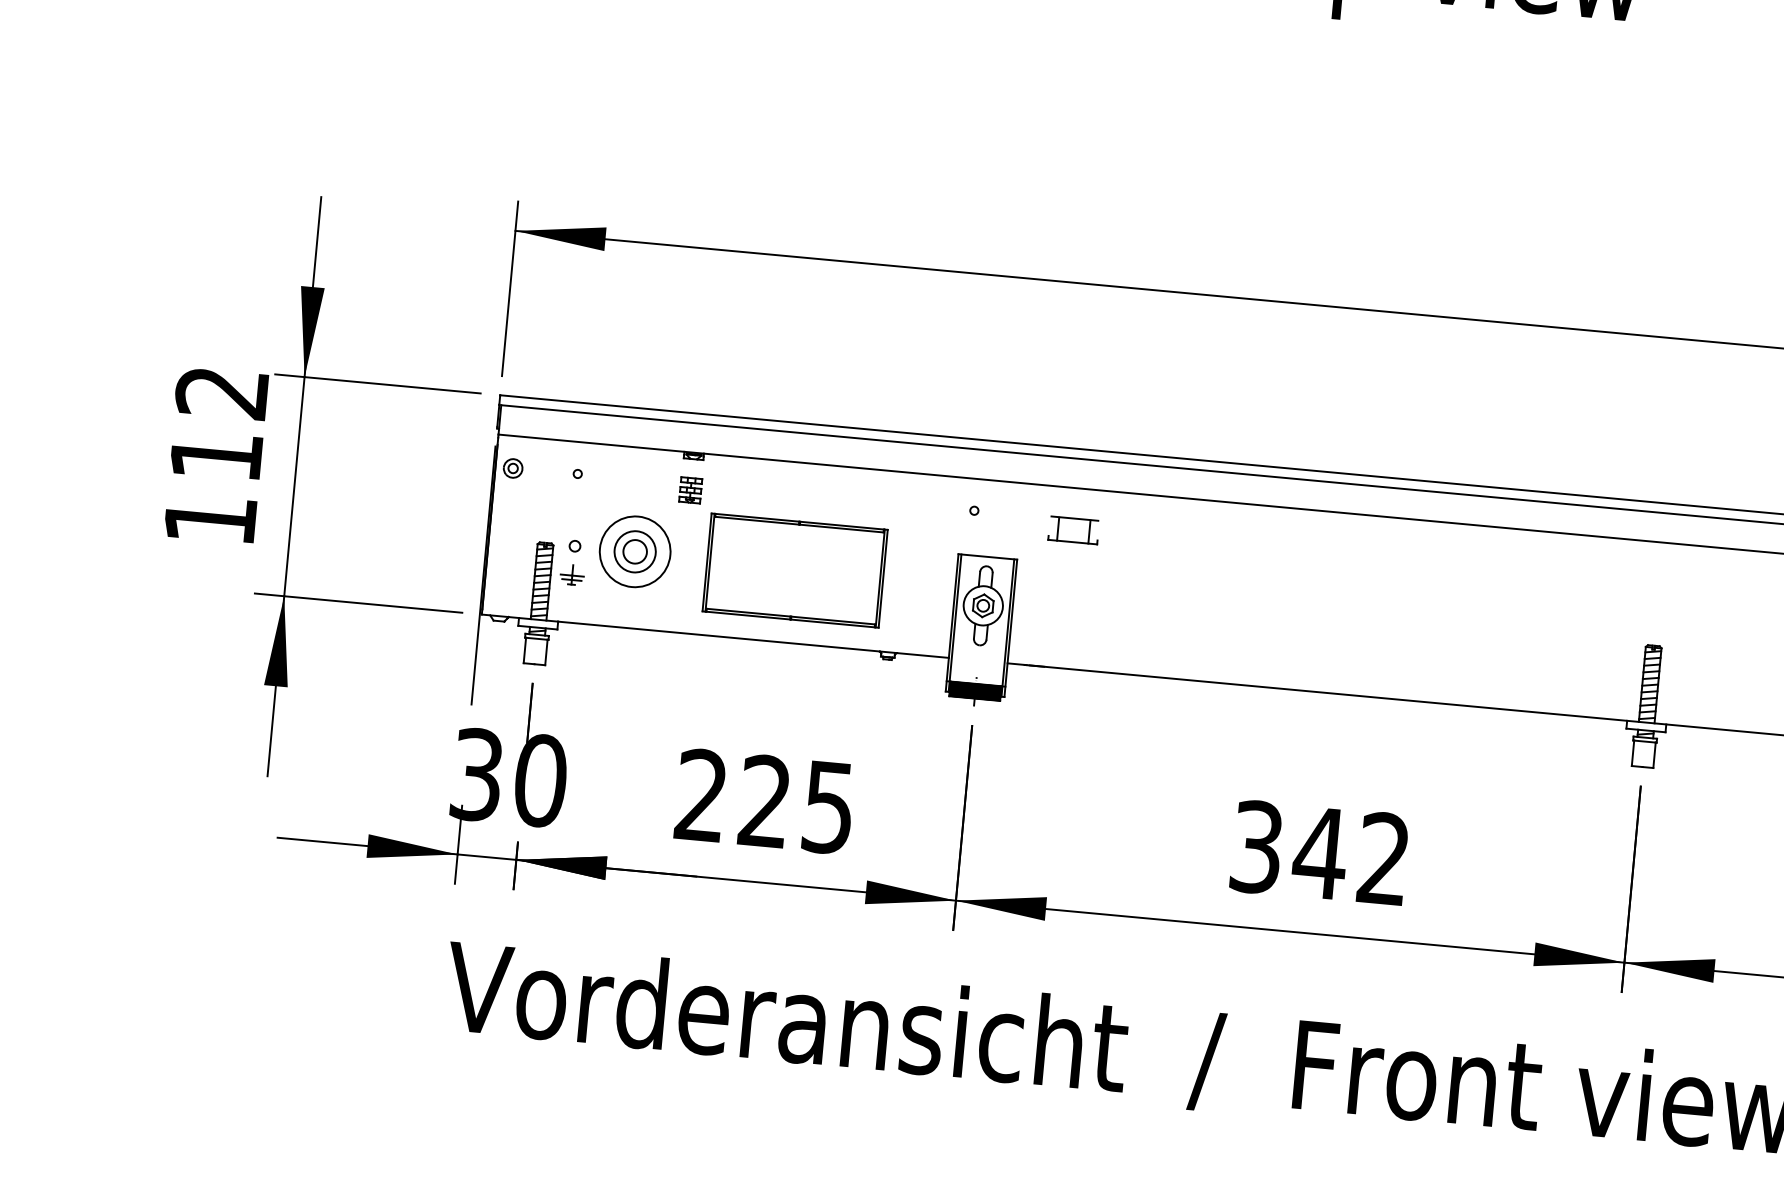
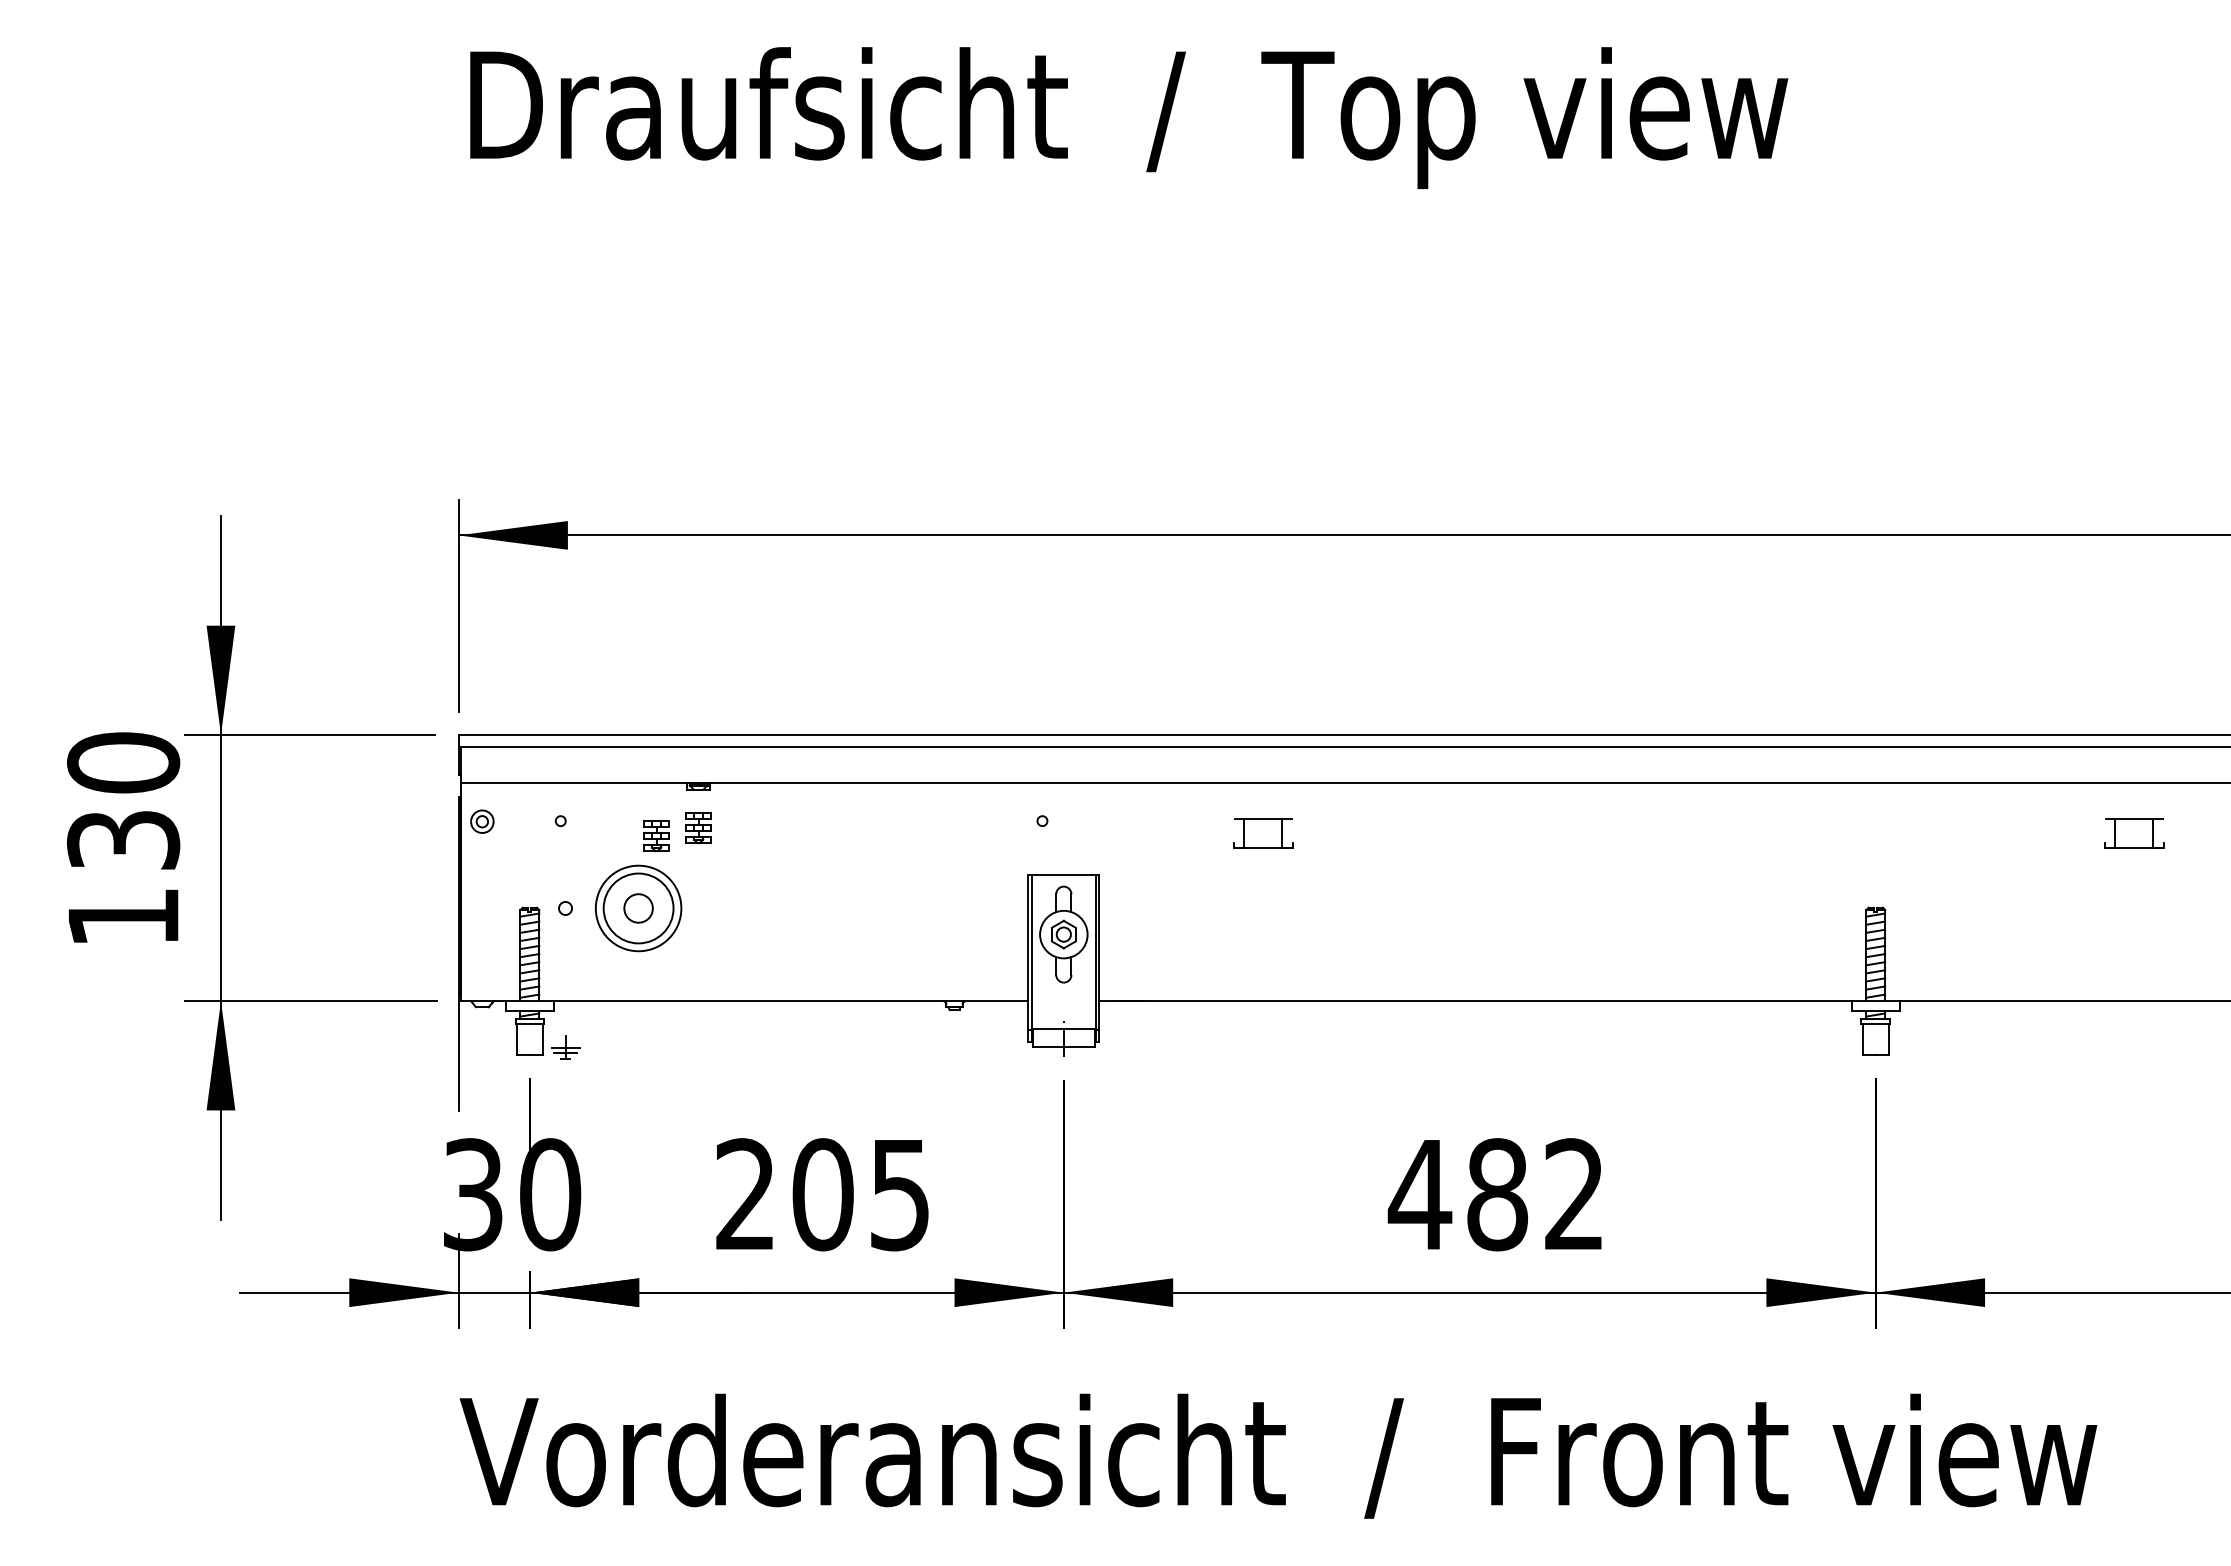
text: (219, 423) -> (123, 800), 112 -> 130
part: (655, 493) -> (656, 836), added
part: (1073, 530) -> (1263, 833), moved
circle: (635, 551) -> (638, 908), size x1.4
part: (794, 570) -> (832, 913), removed
part: (572, 575) -> (565, 1047), moved
hatch: (975, 691) -> (1063, 1038), removed
text: (764, 801) -> (822, 1194), 225 -> 205
text: (1288, 849) -> (1458, 1194), 342 -> 482

